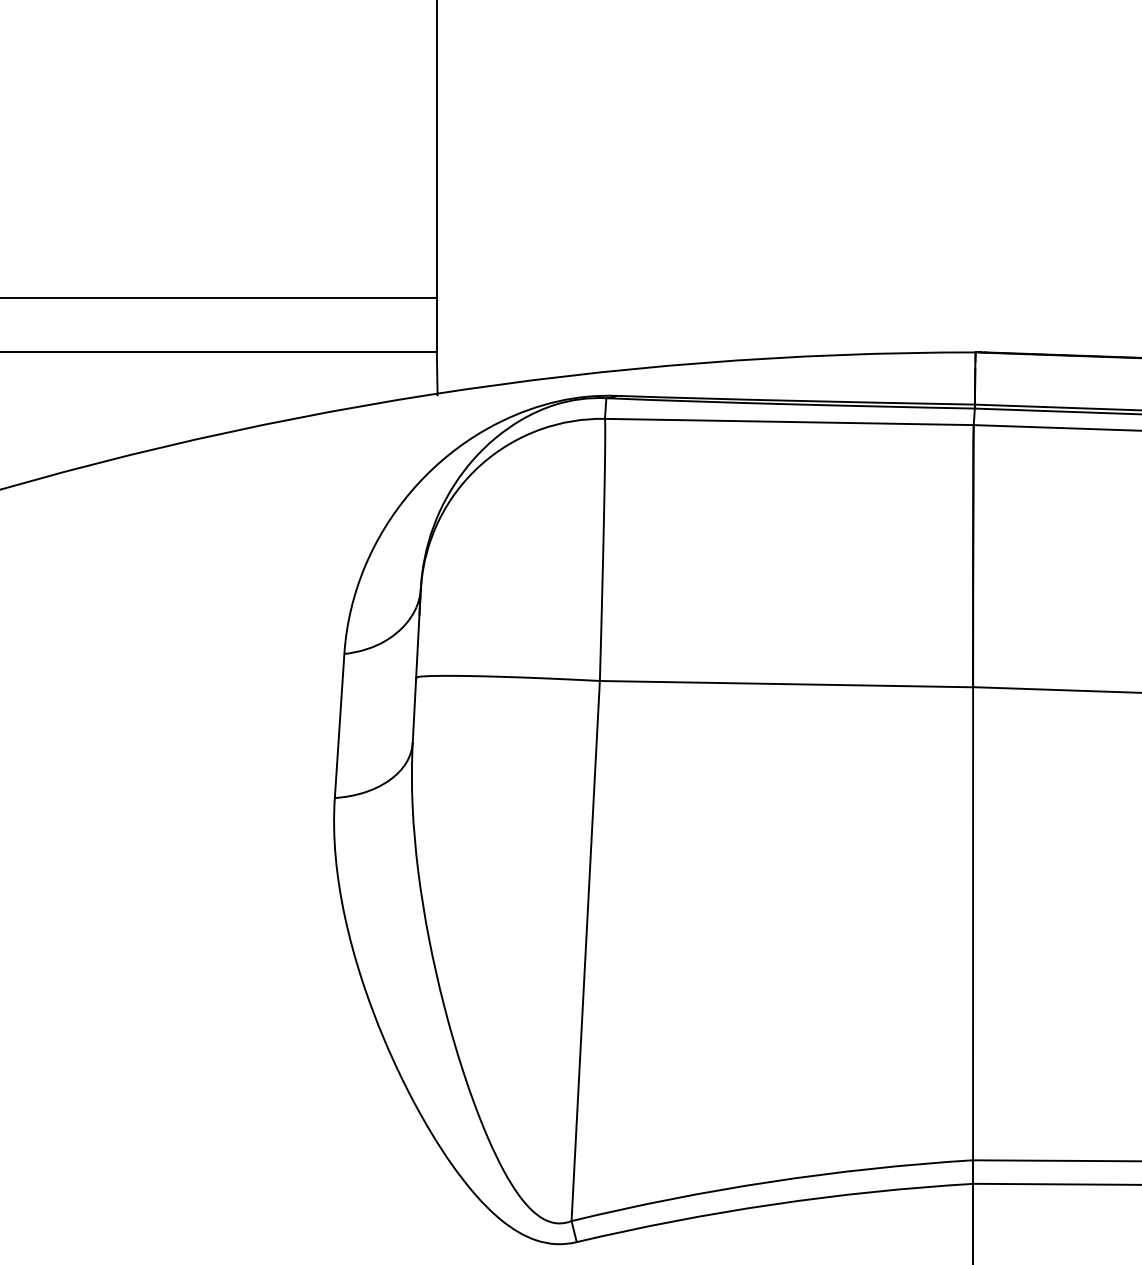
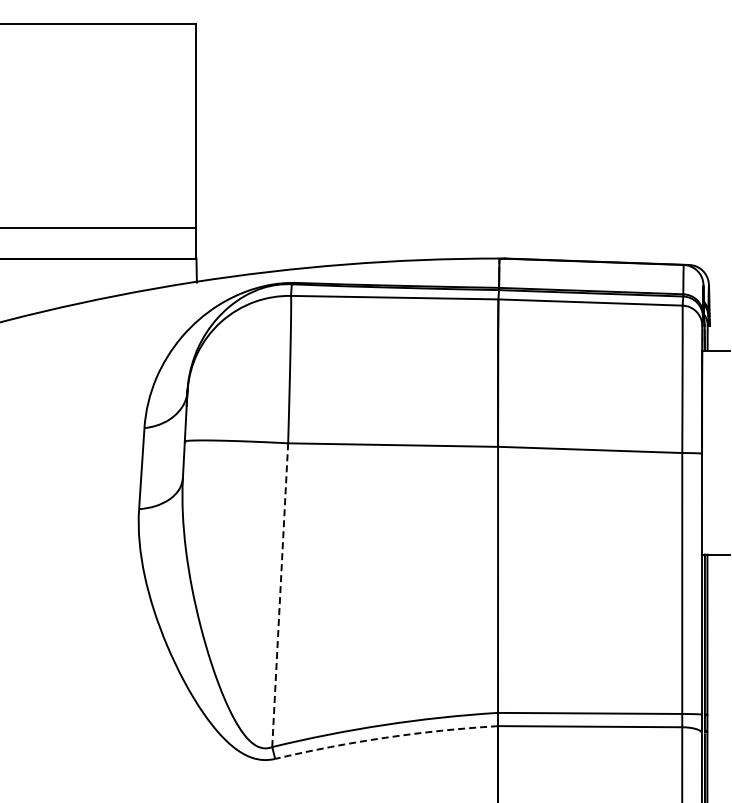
line: (586, 951) -> (280, 595), solid -> dashed
arc: (772, 1204) -> (385, 737), solid -> dashed

